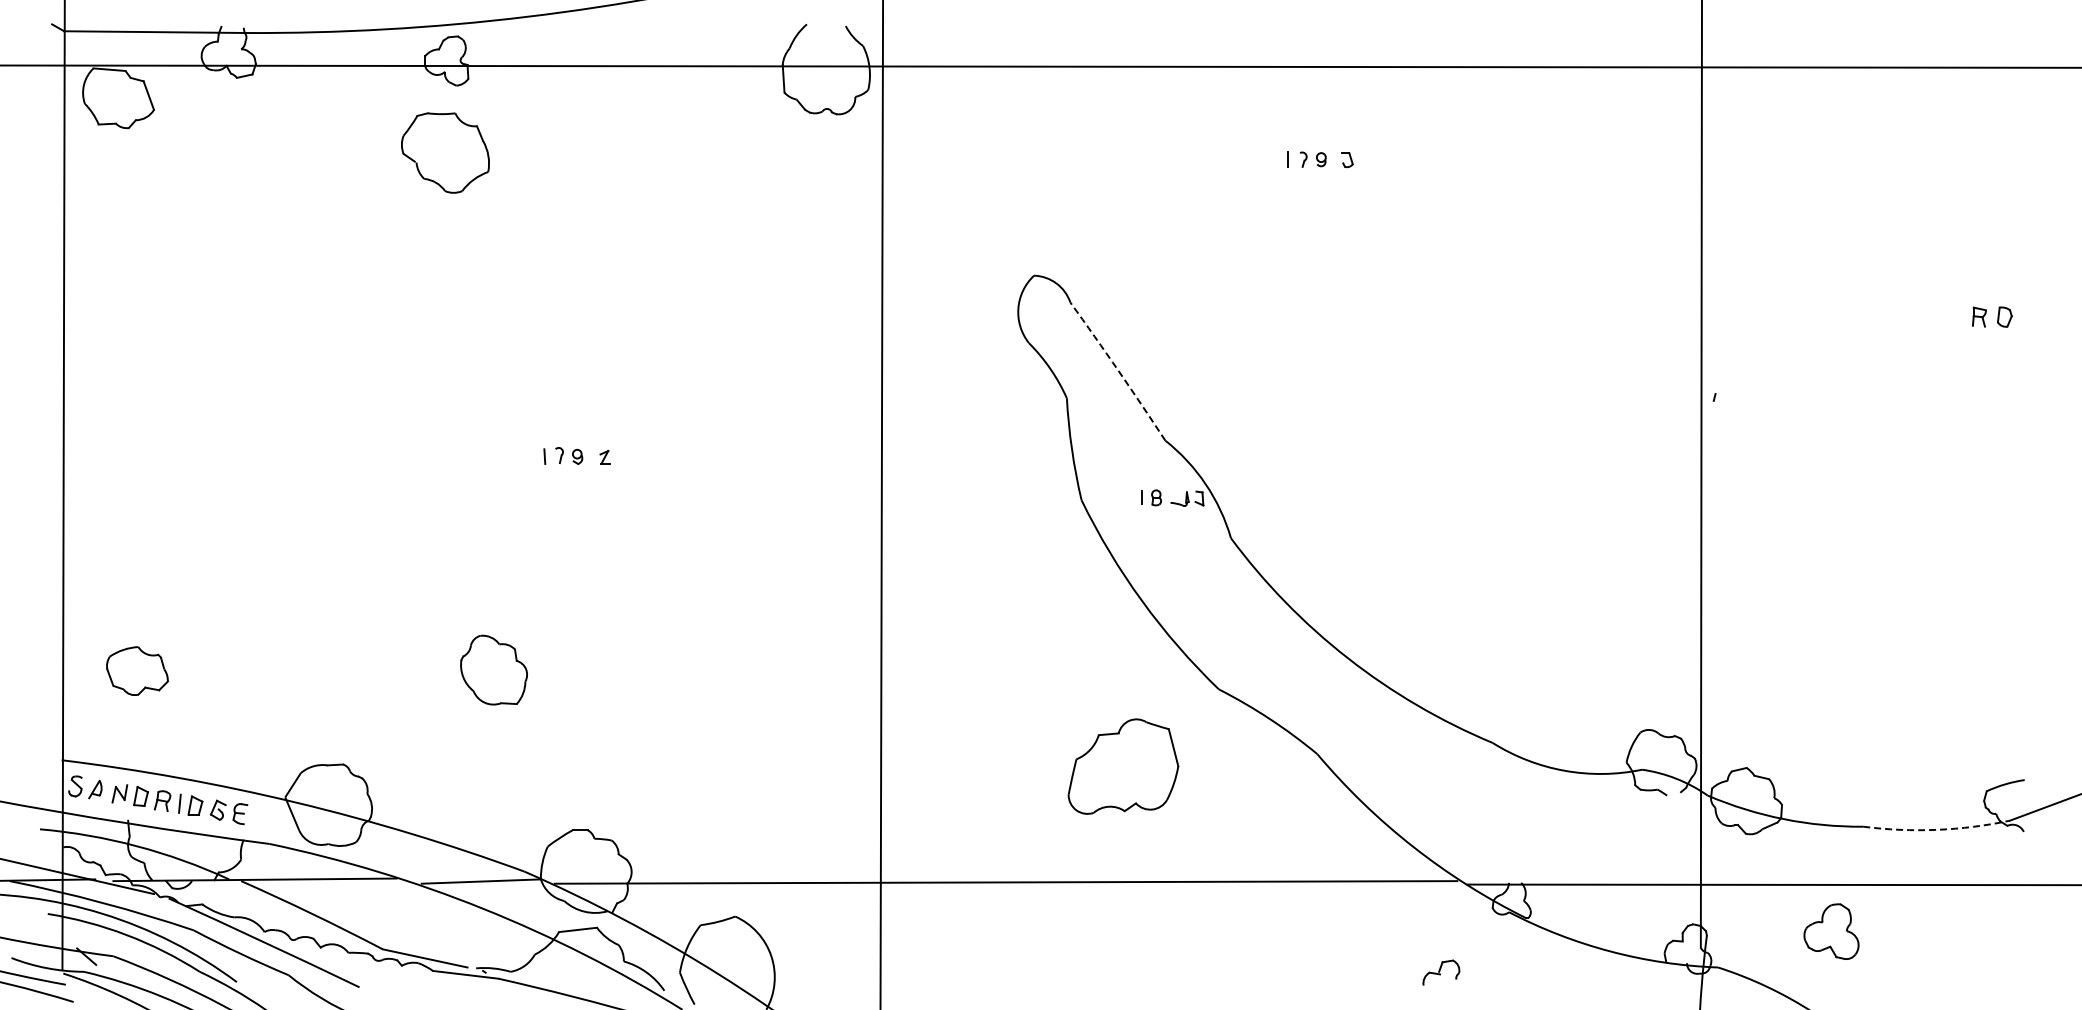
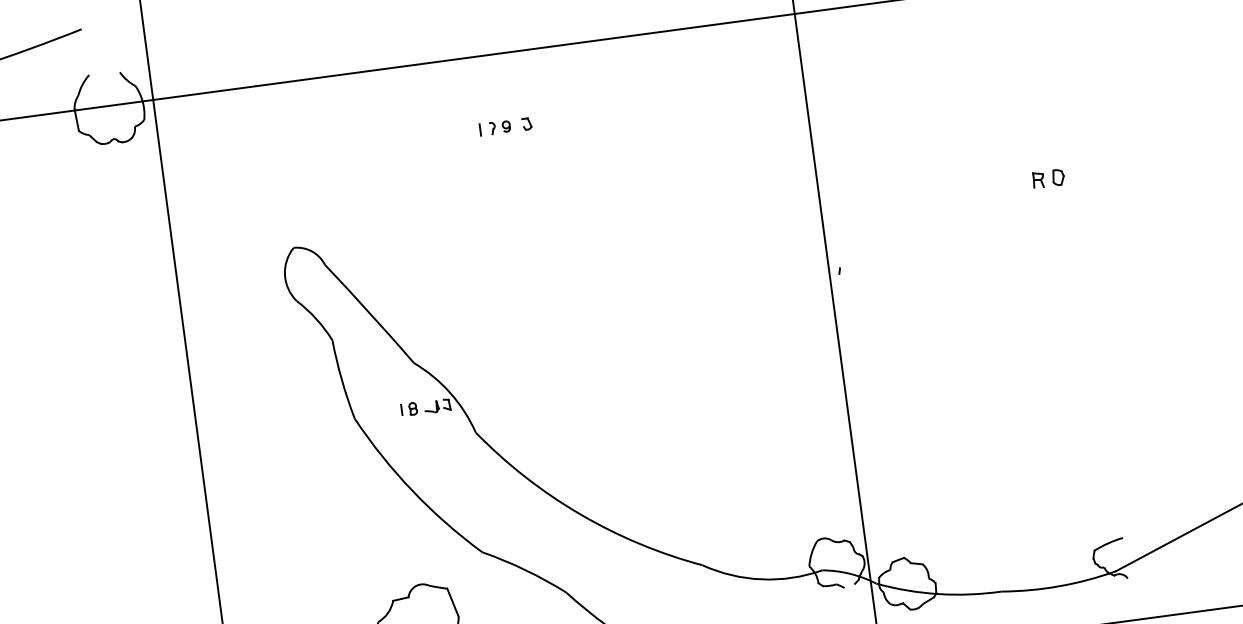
arc: (1118, 371) -> (370, 313), dashed -> solid
arc: (1936, 829) -> (1059, 586), dashed -> solid

